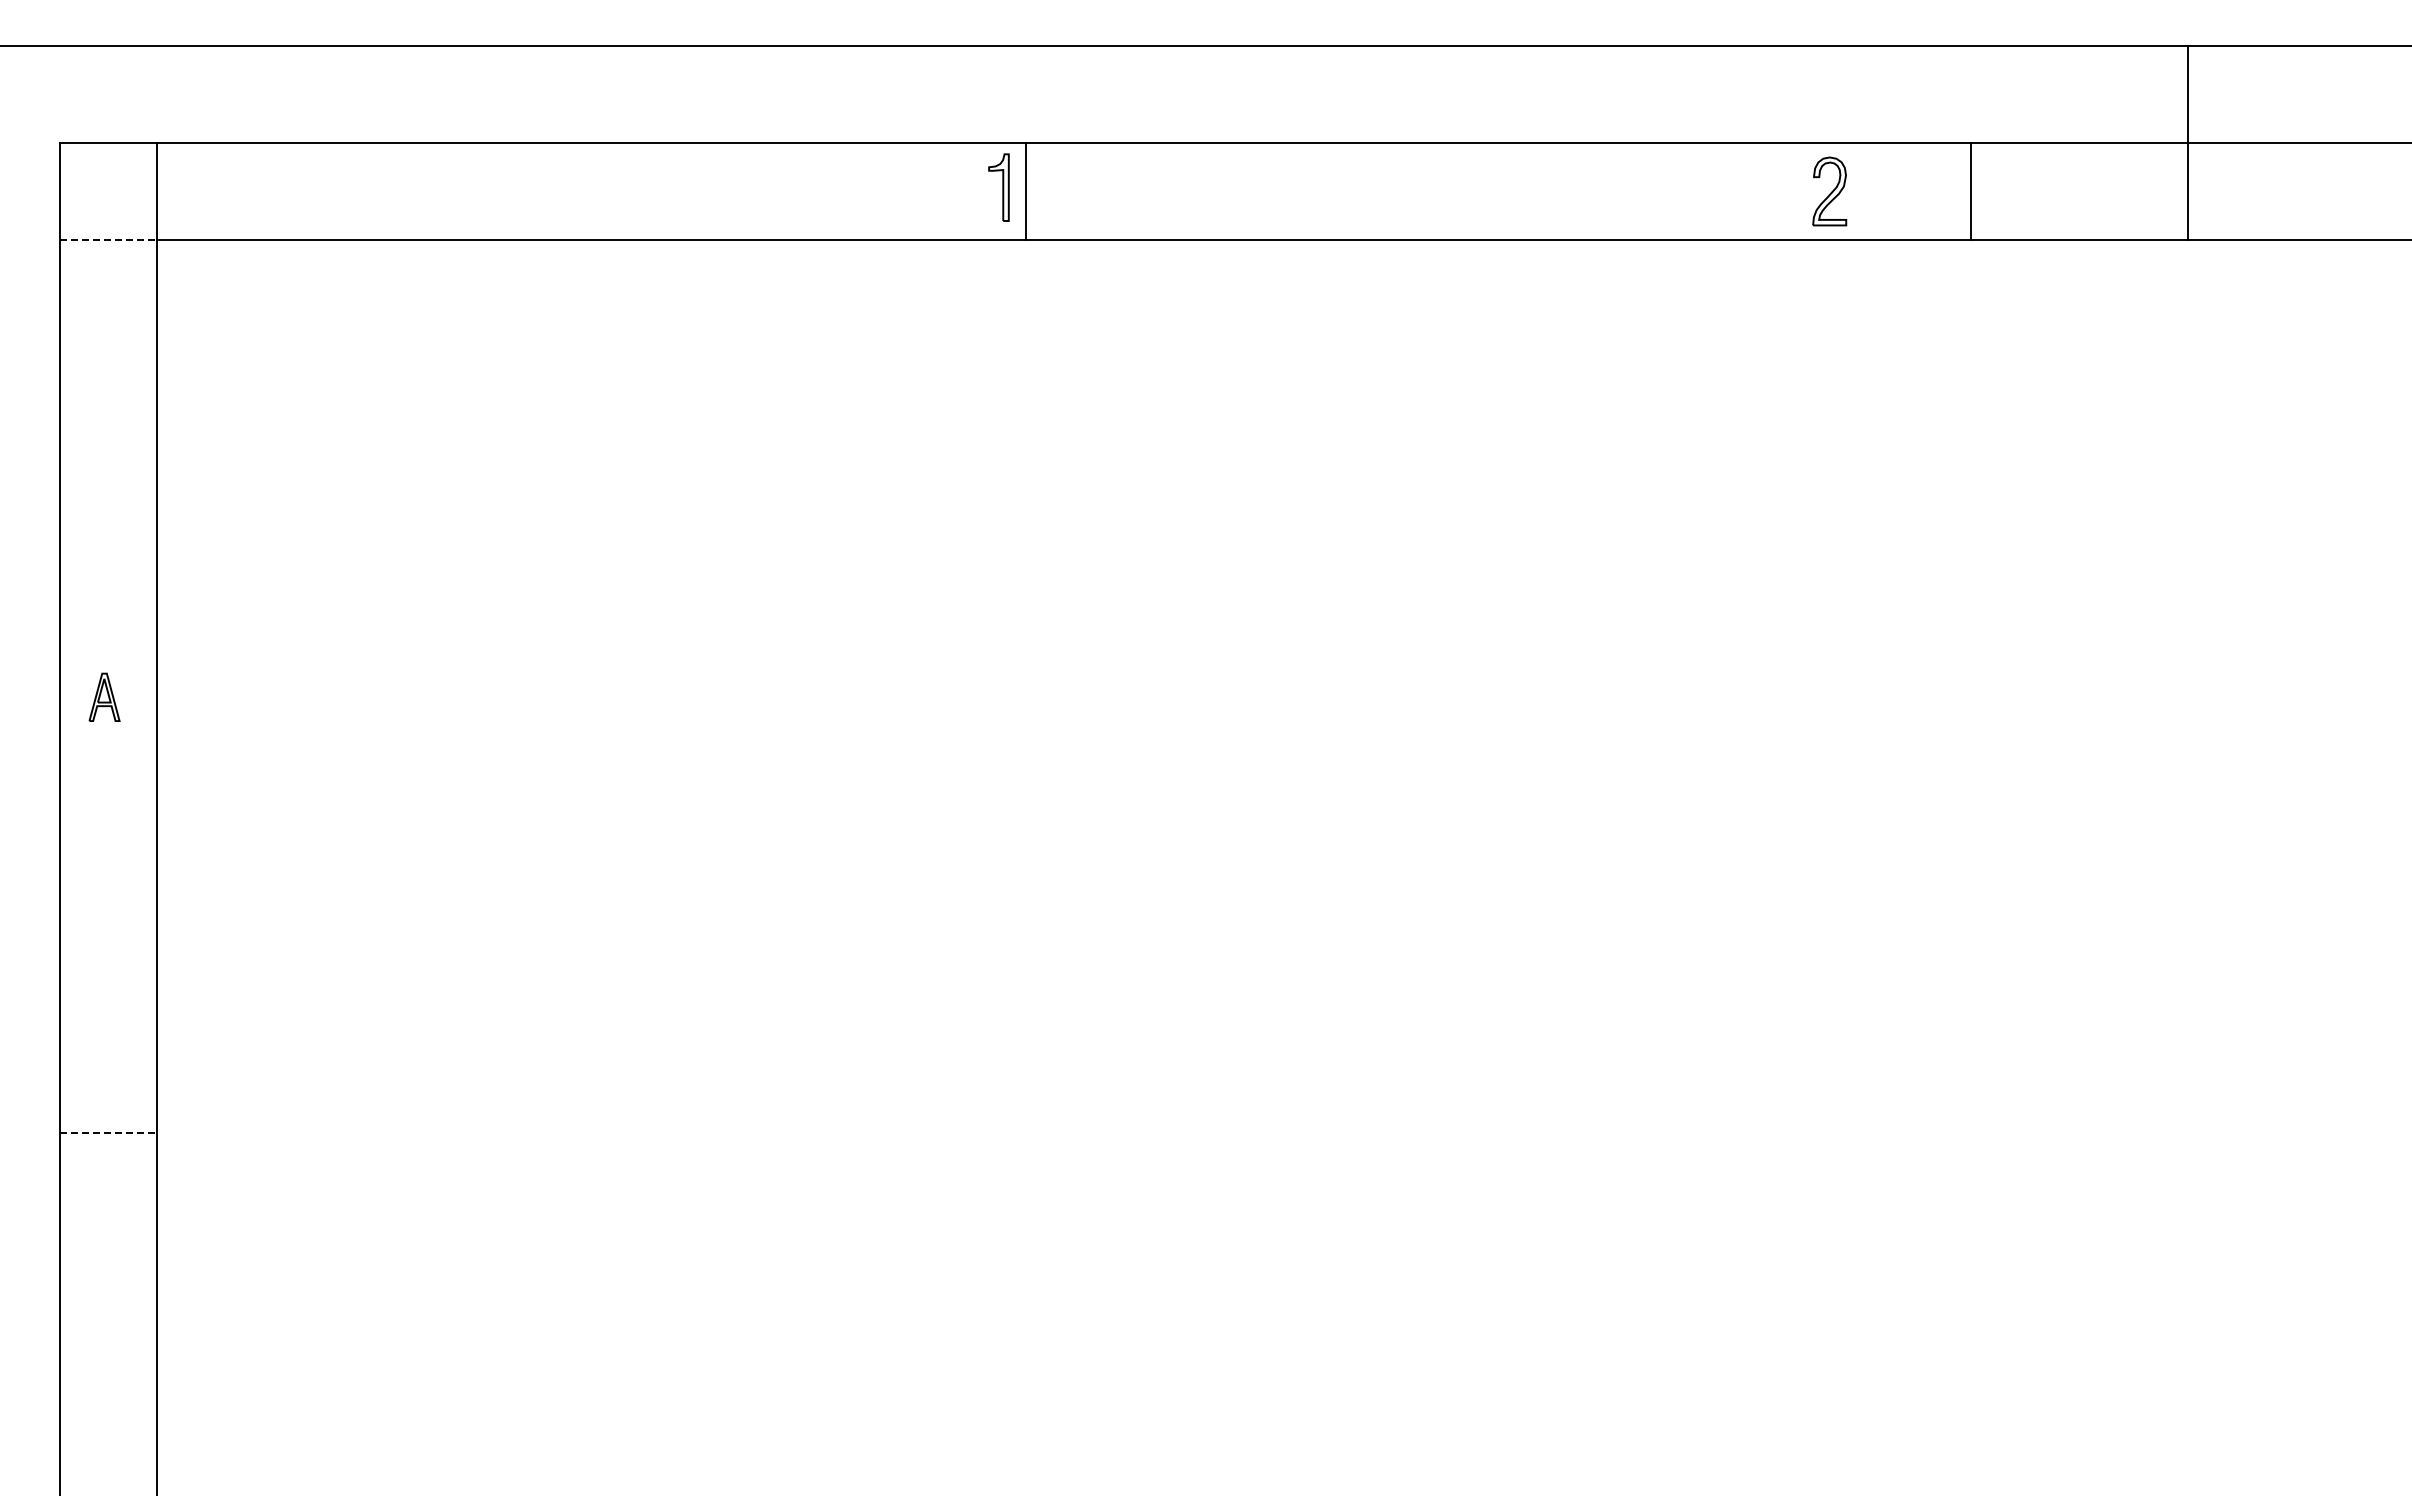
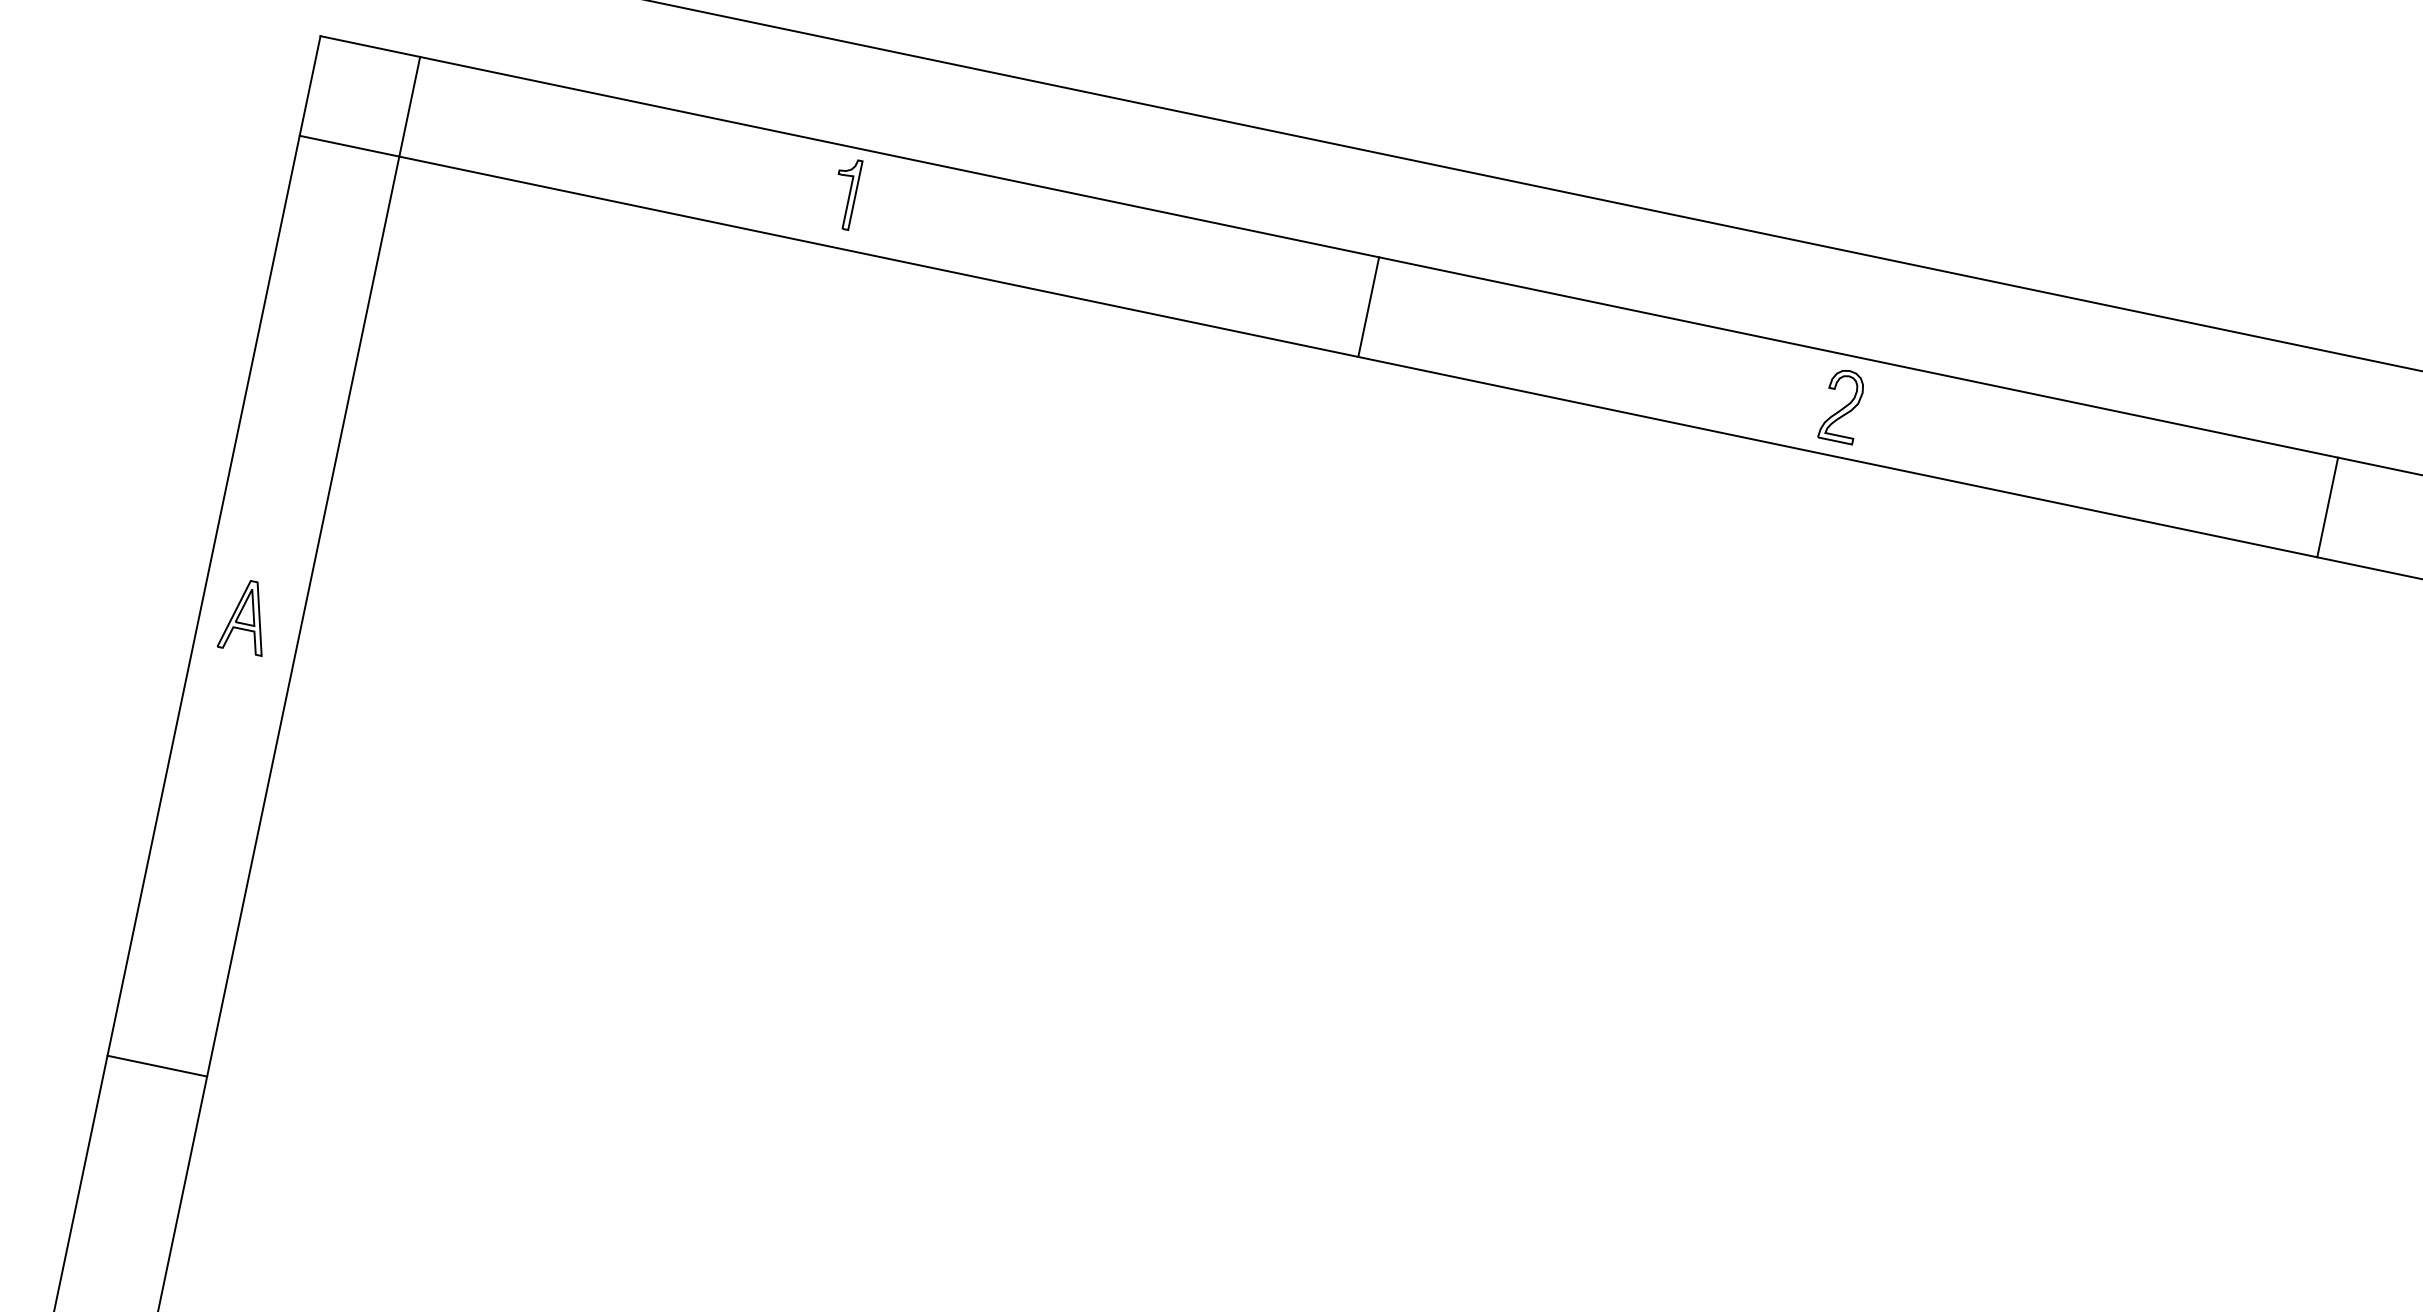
part: (998, 187) -> (844, 193), moved
line: (1025, 191) -> (1368, 306), moved
part: (1829, 191) -> (1842, 405), moved
line: (1970, 191) -> (2327, 507), moved
line: (109, 239) -> (350, 145), dashed -> solid
part: (104, 697) -> (246, 616), size x1.43
line: (109, 1132) -> (158, 1065), dashed -> solid

